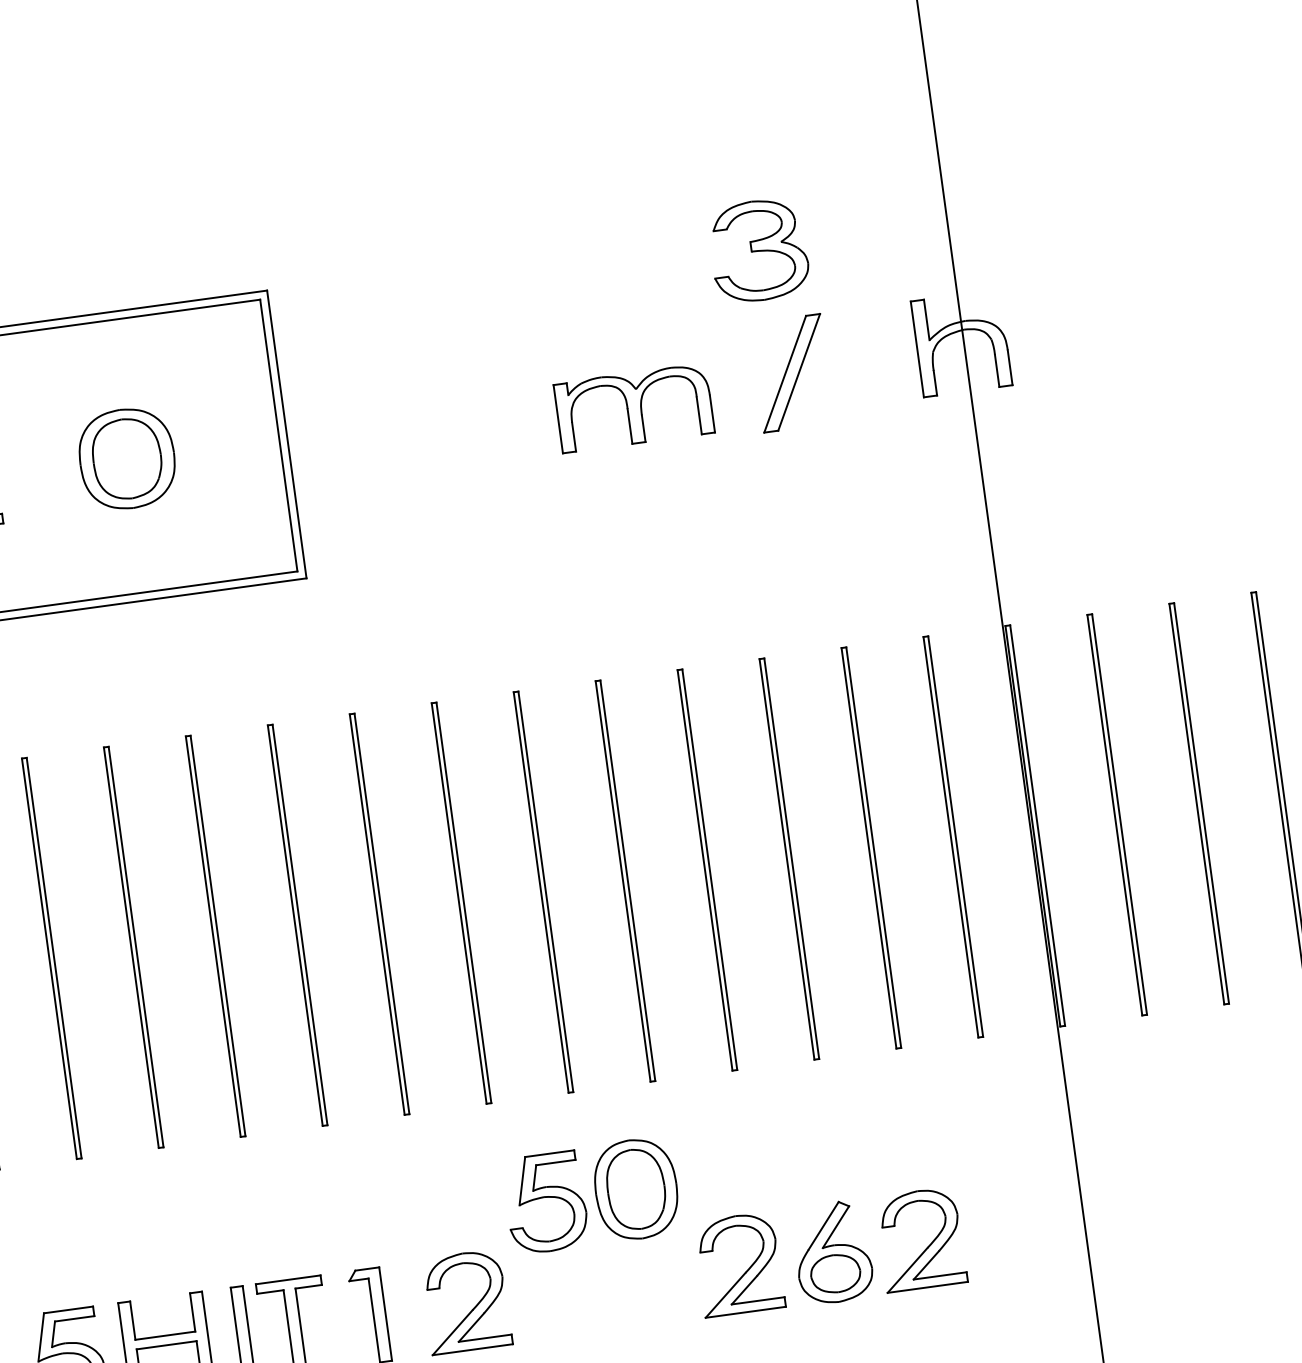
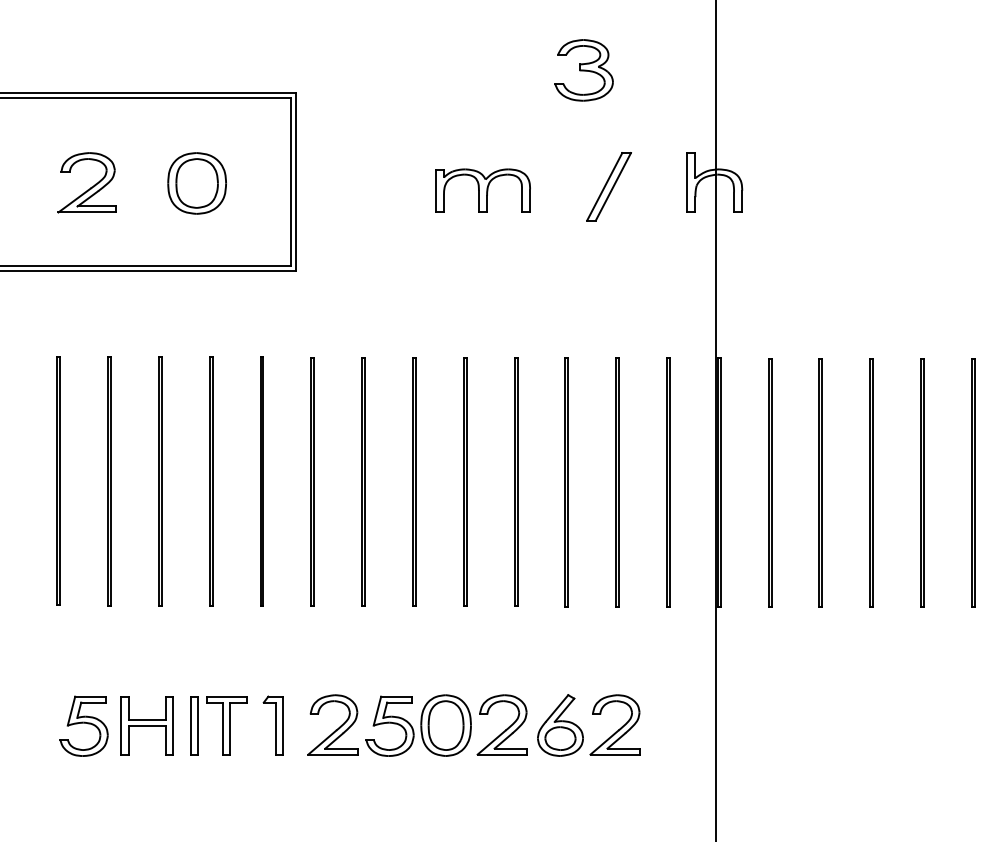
part: (758, 250) -> (583, 70), moved
part: (633, 407) -> (482, 190), moved
part: (591, 1195) -> (418, 725), moved

